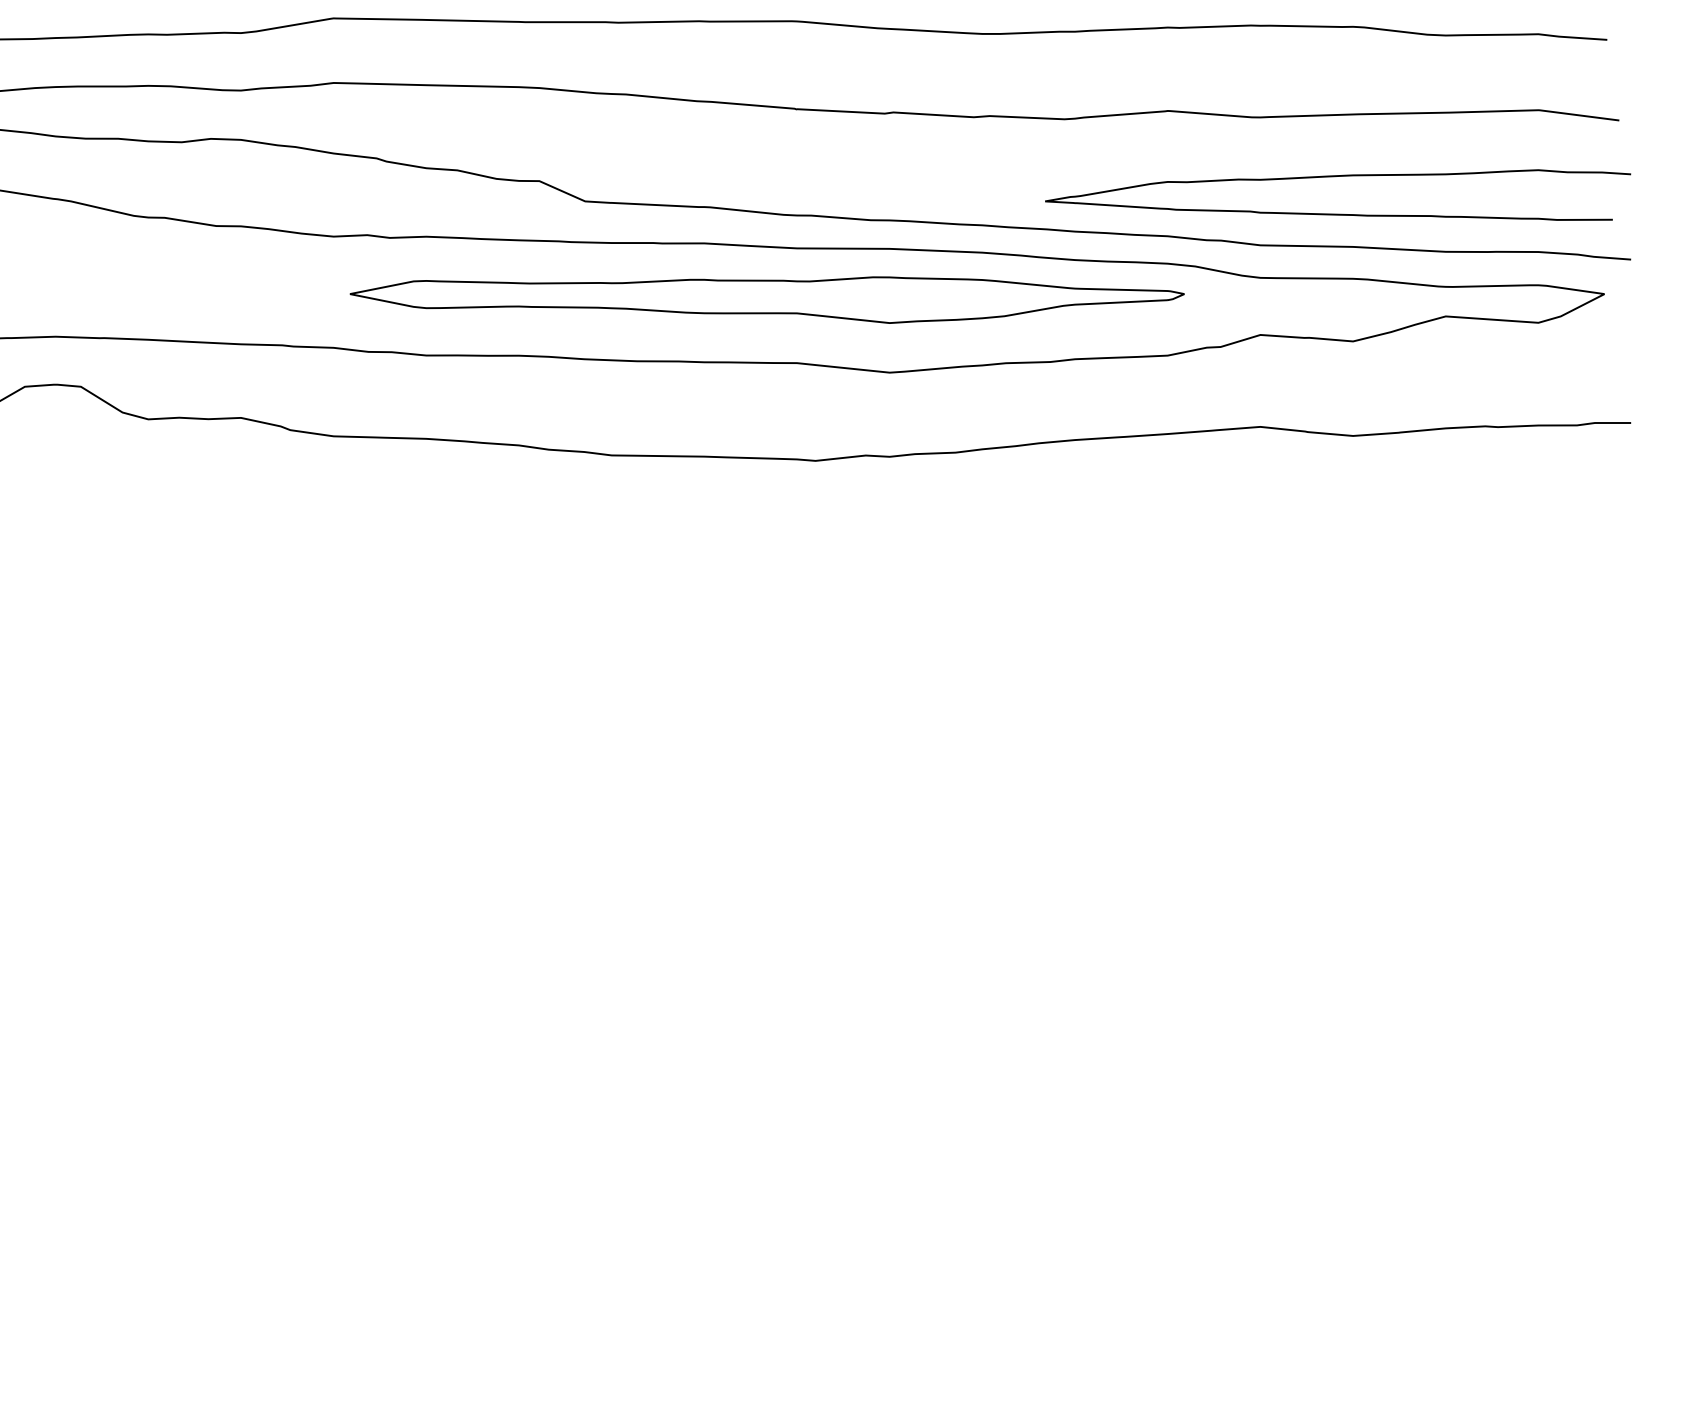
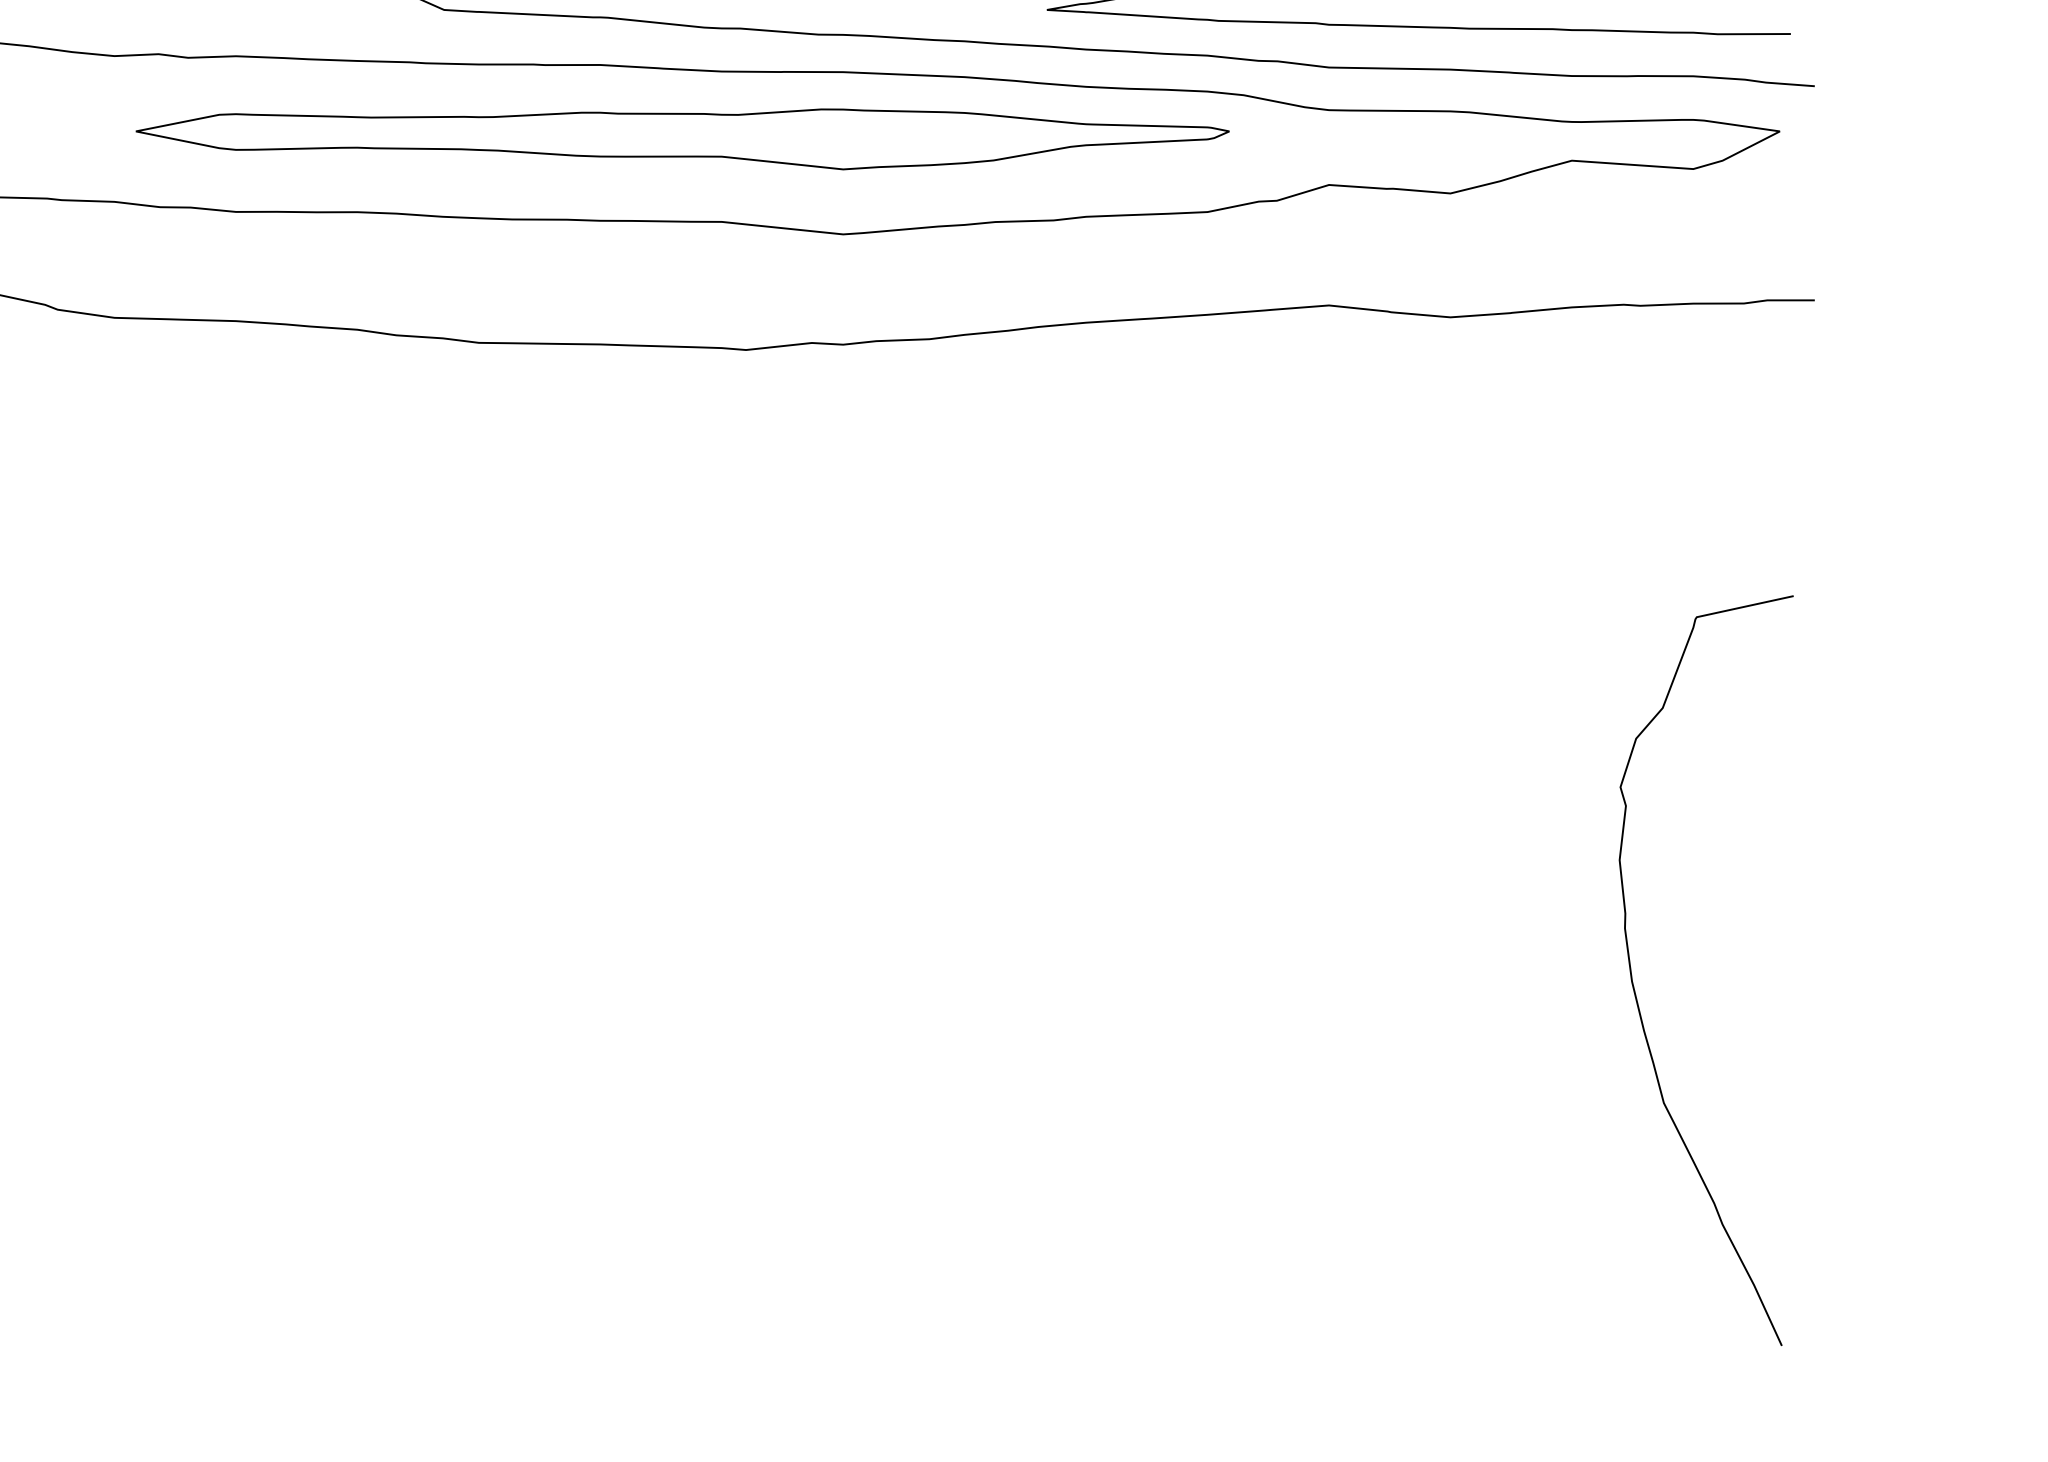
curve: (1493, 945) -> (1634, 985), added

